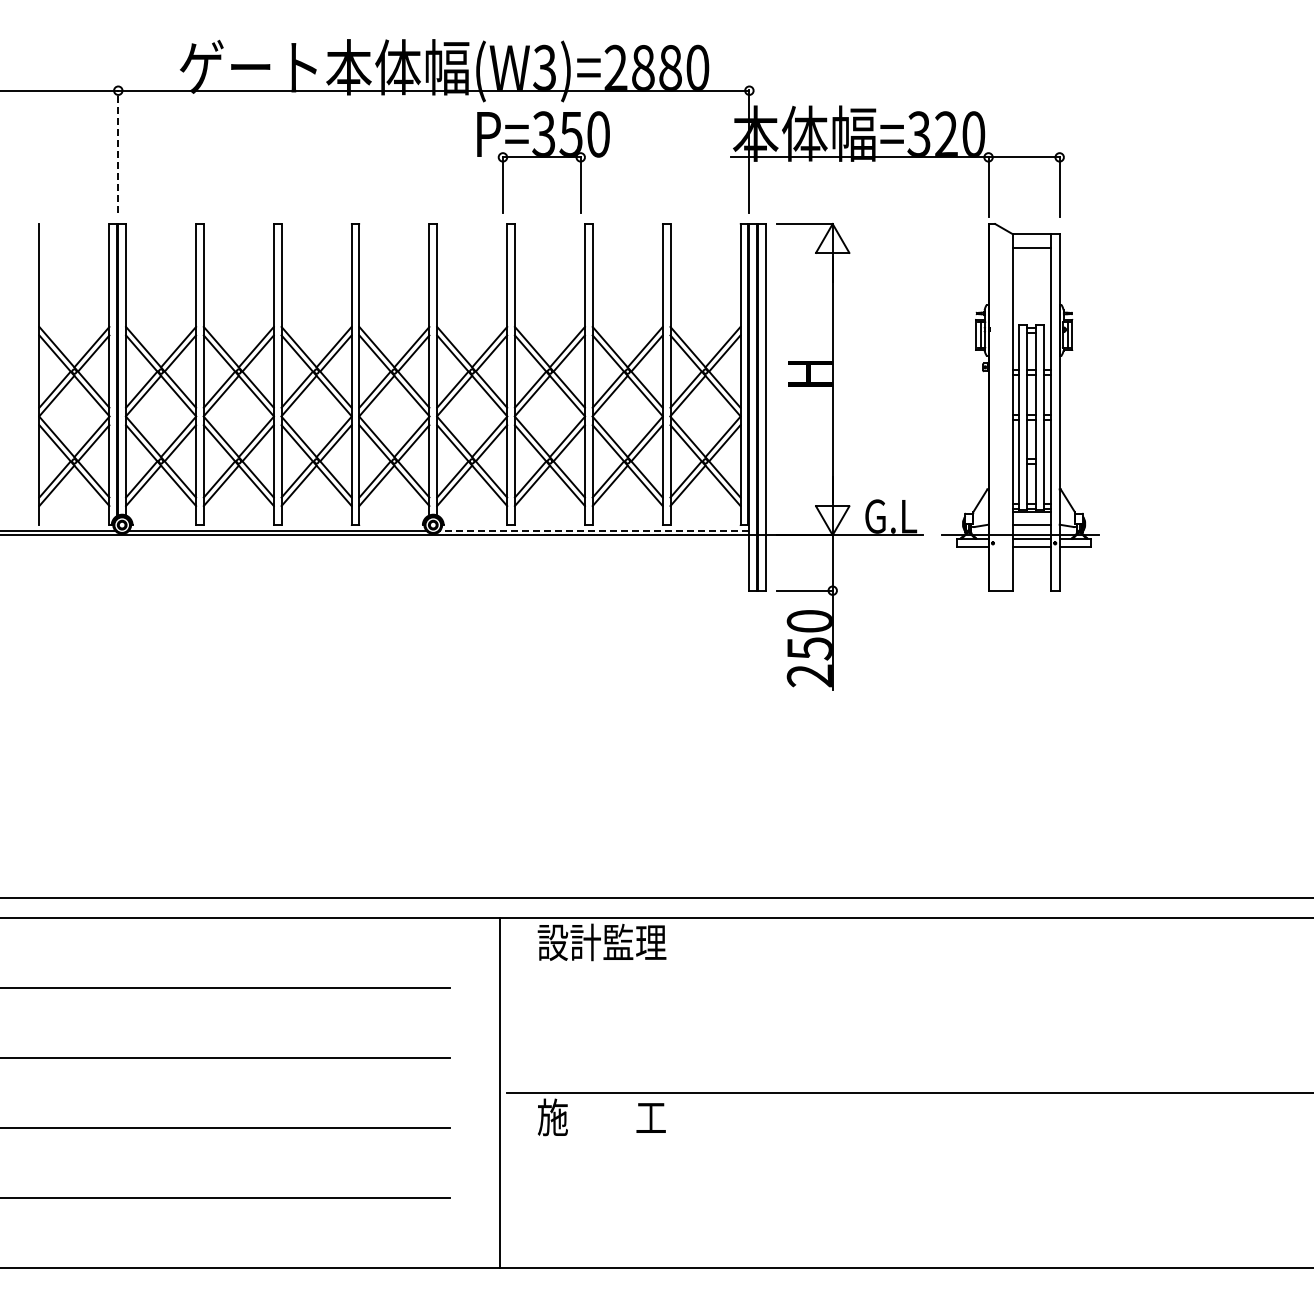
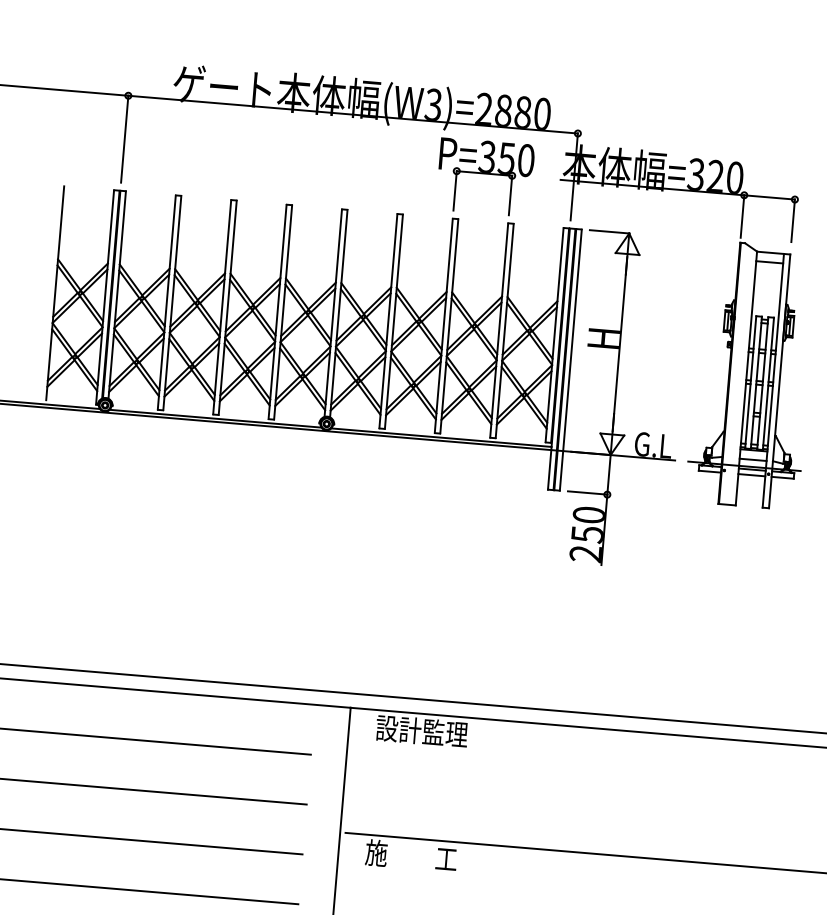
line: (118, 151) -> (124, 139), dashed -> solid
part: (543, 162) -> (485, 177), moved
line: (594, 530) -> (441, 437), dashed -> solid

